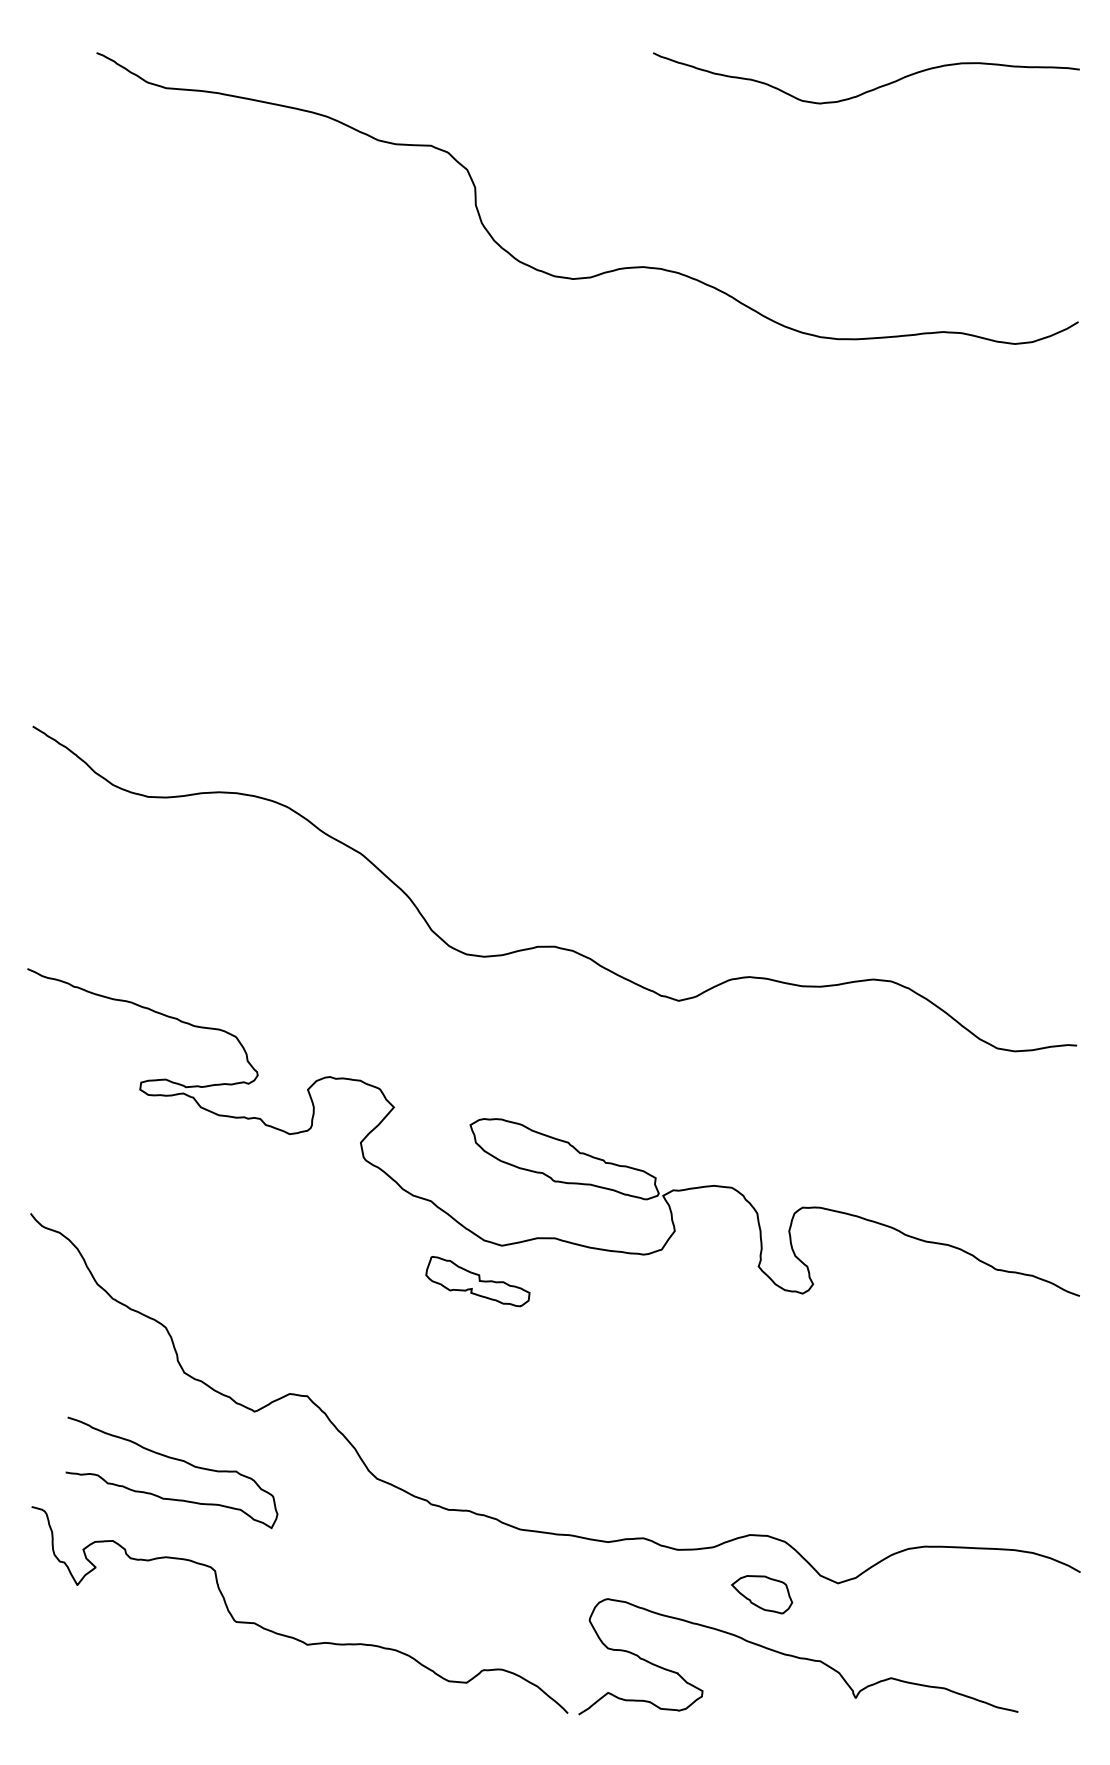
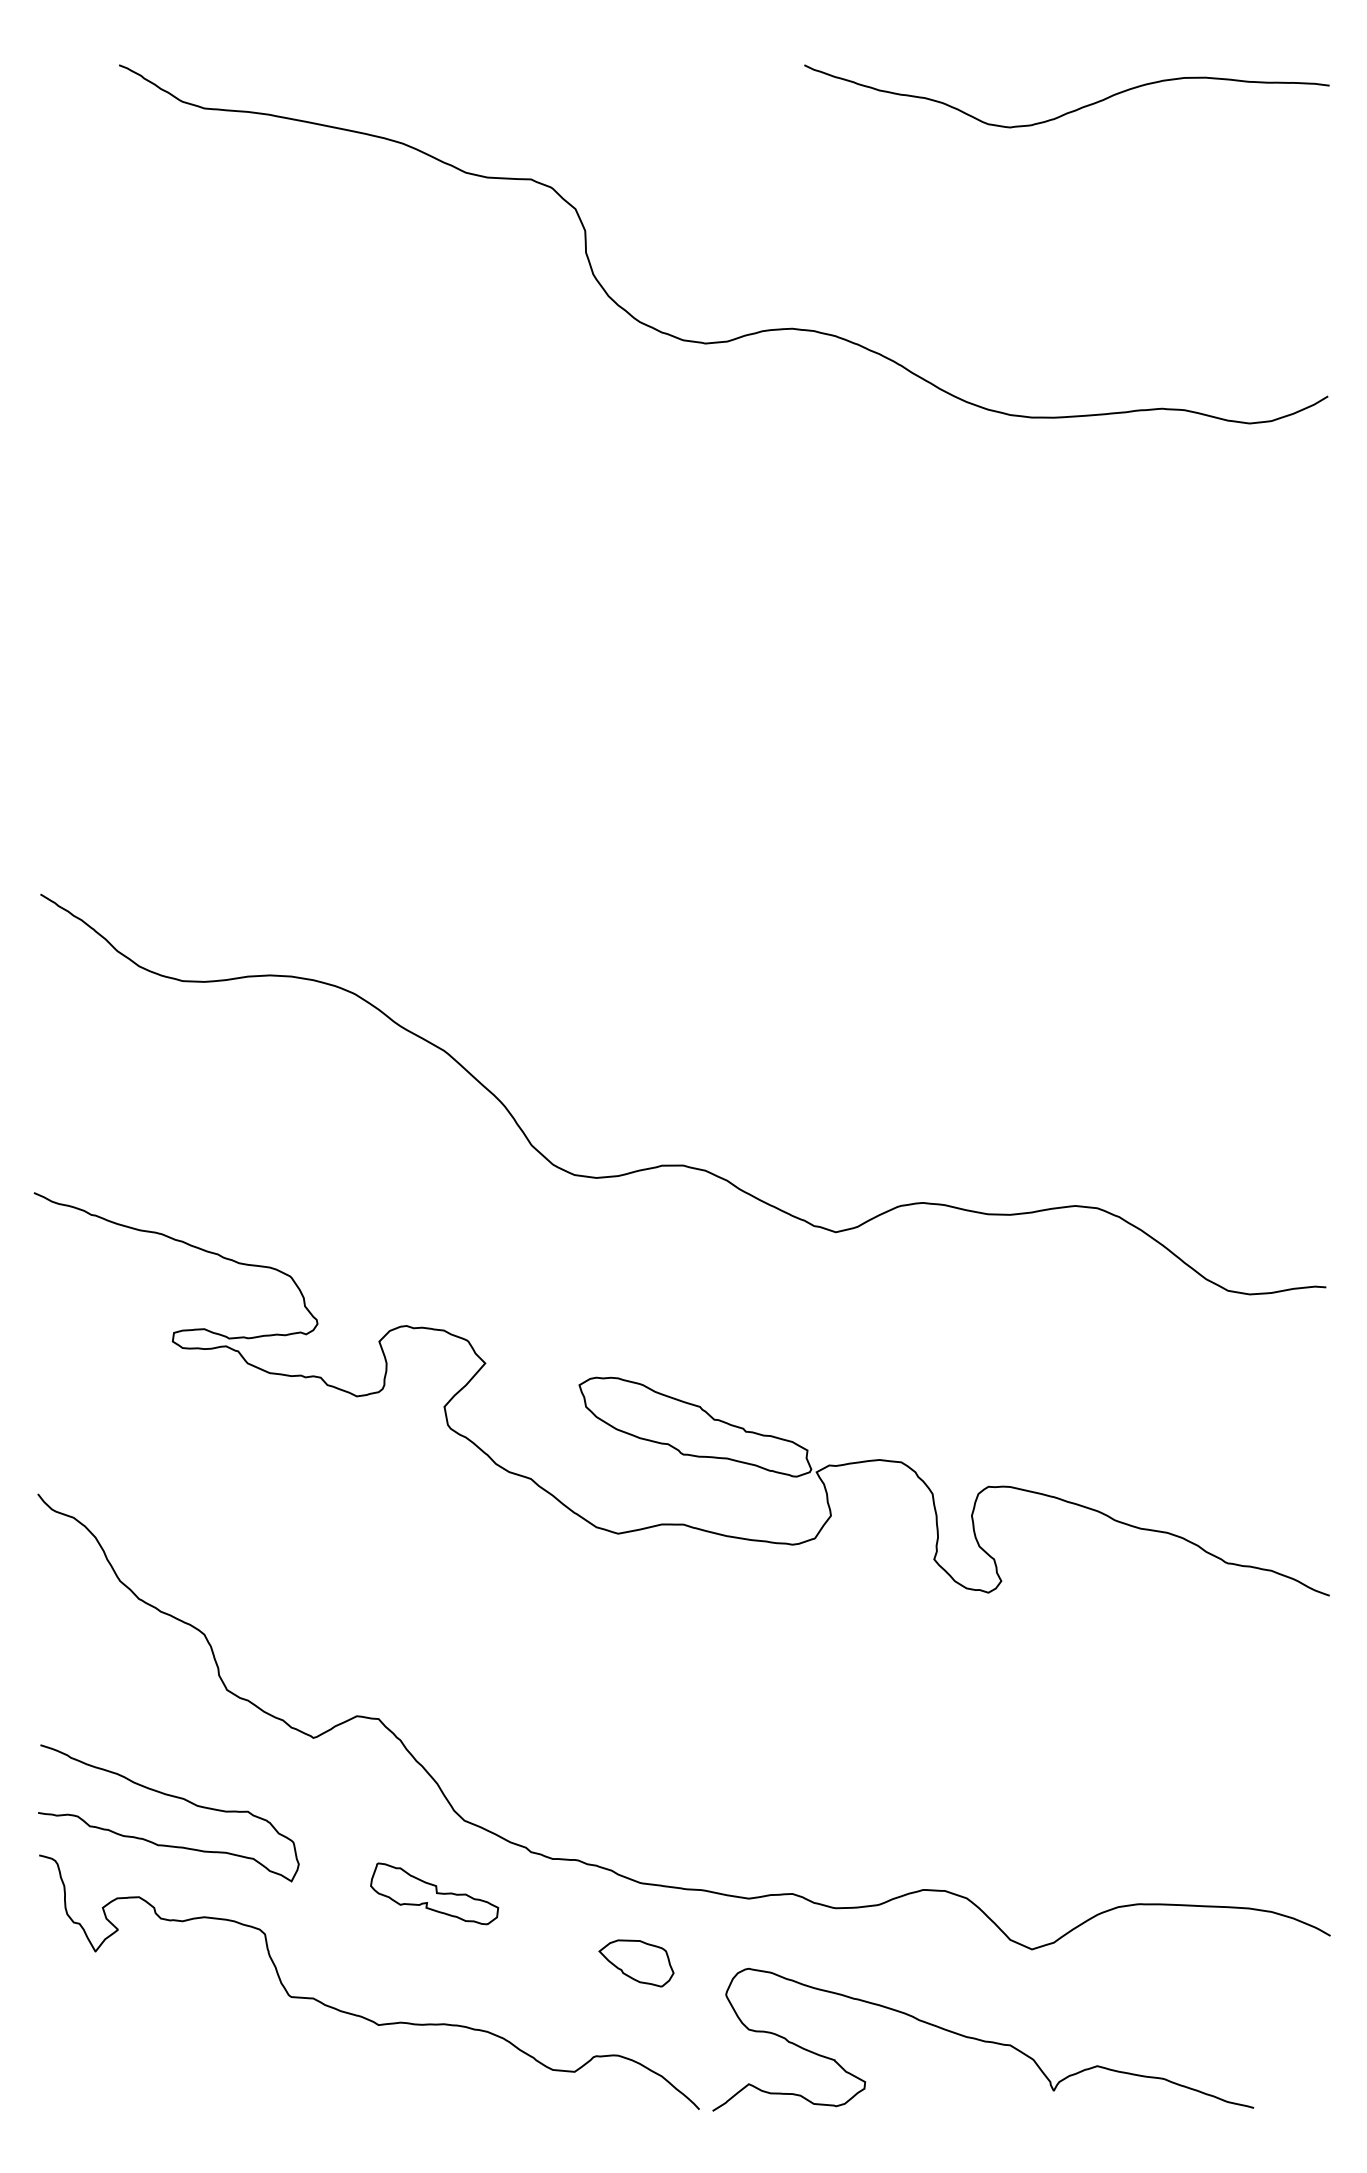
part: (477, 1281) -> (434, 1893), moved
curve: (175, 1459) -> (173, 1797), moved
part: (762, 1594) -> (636, 1963), moved

